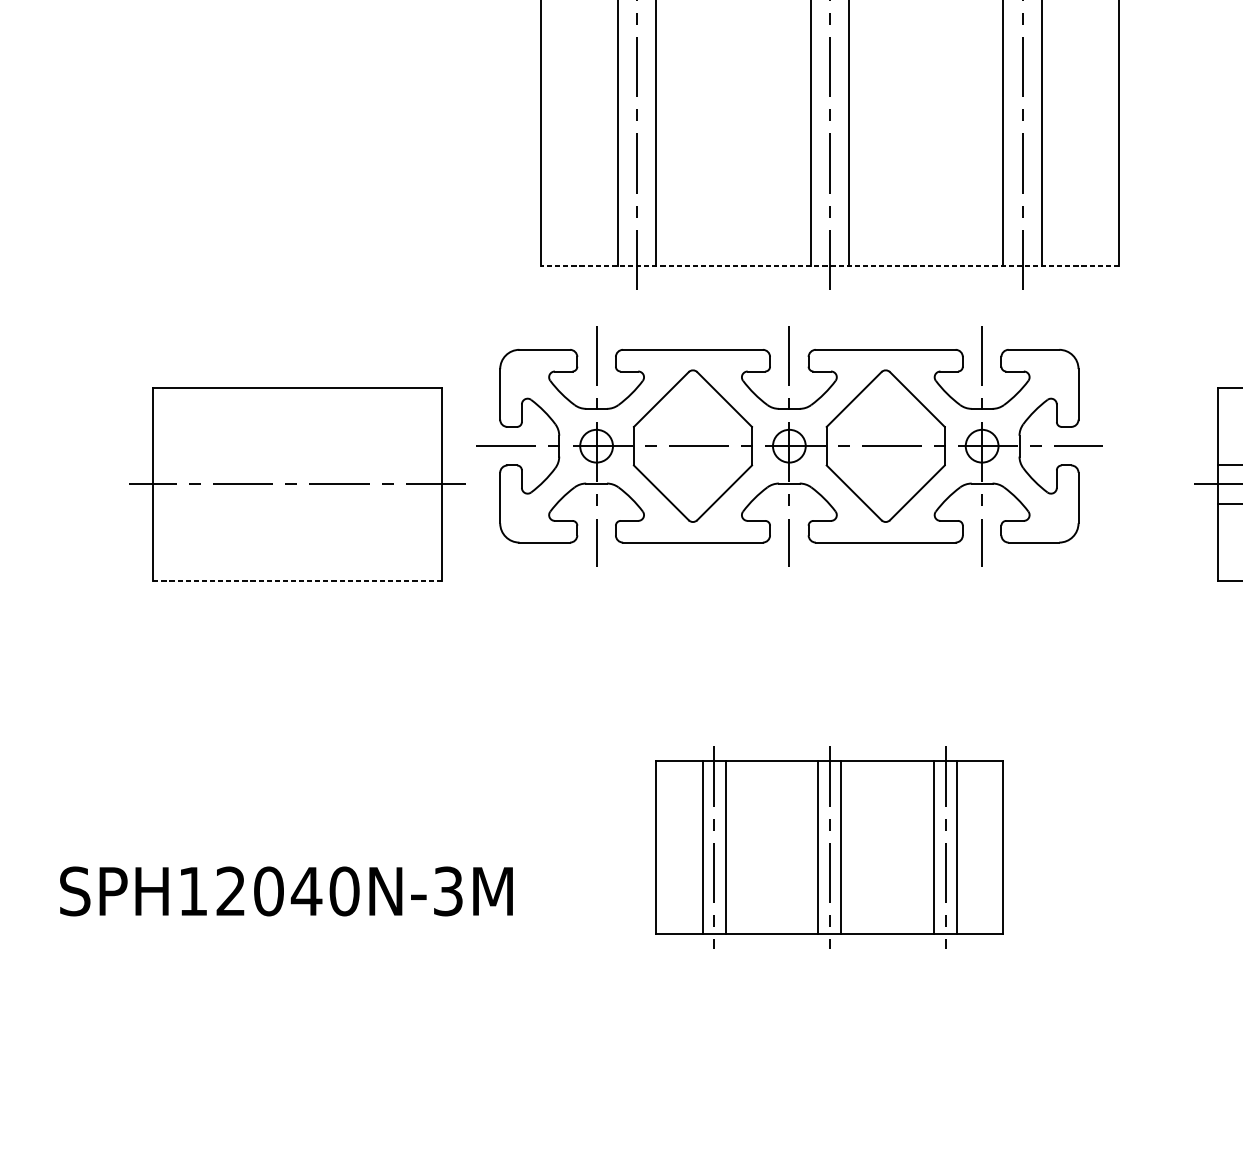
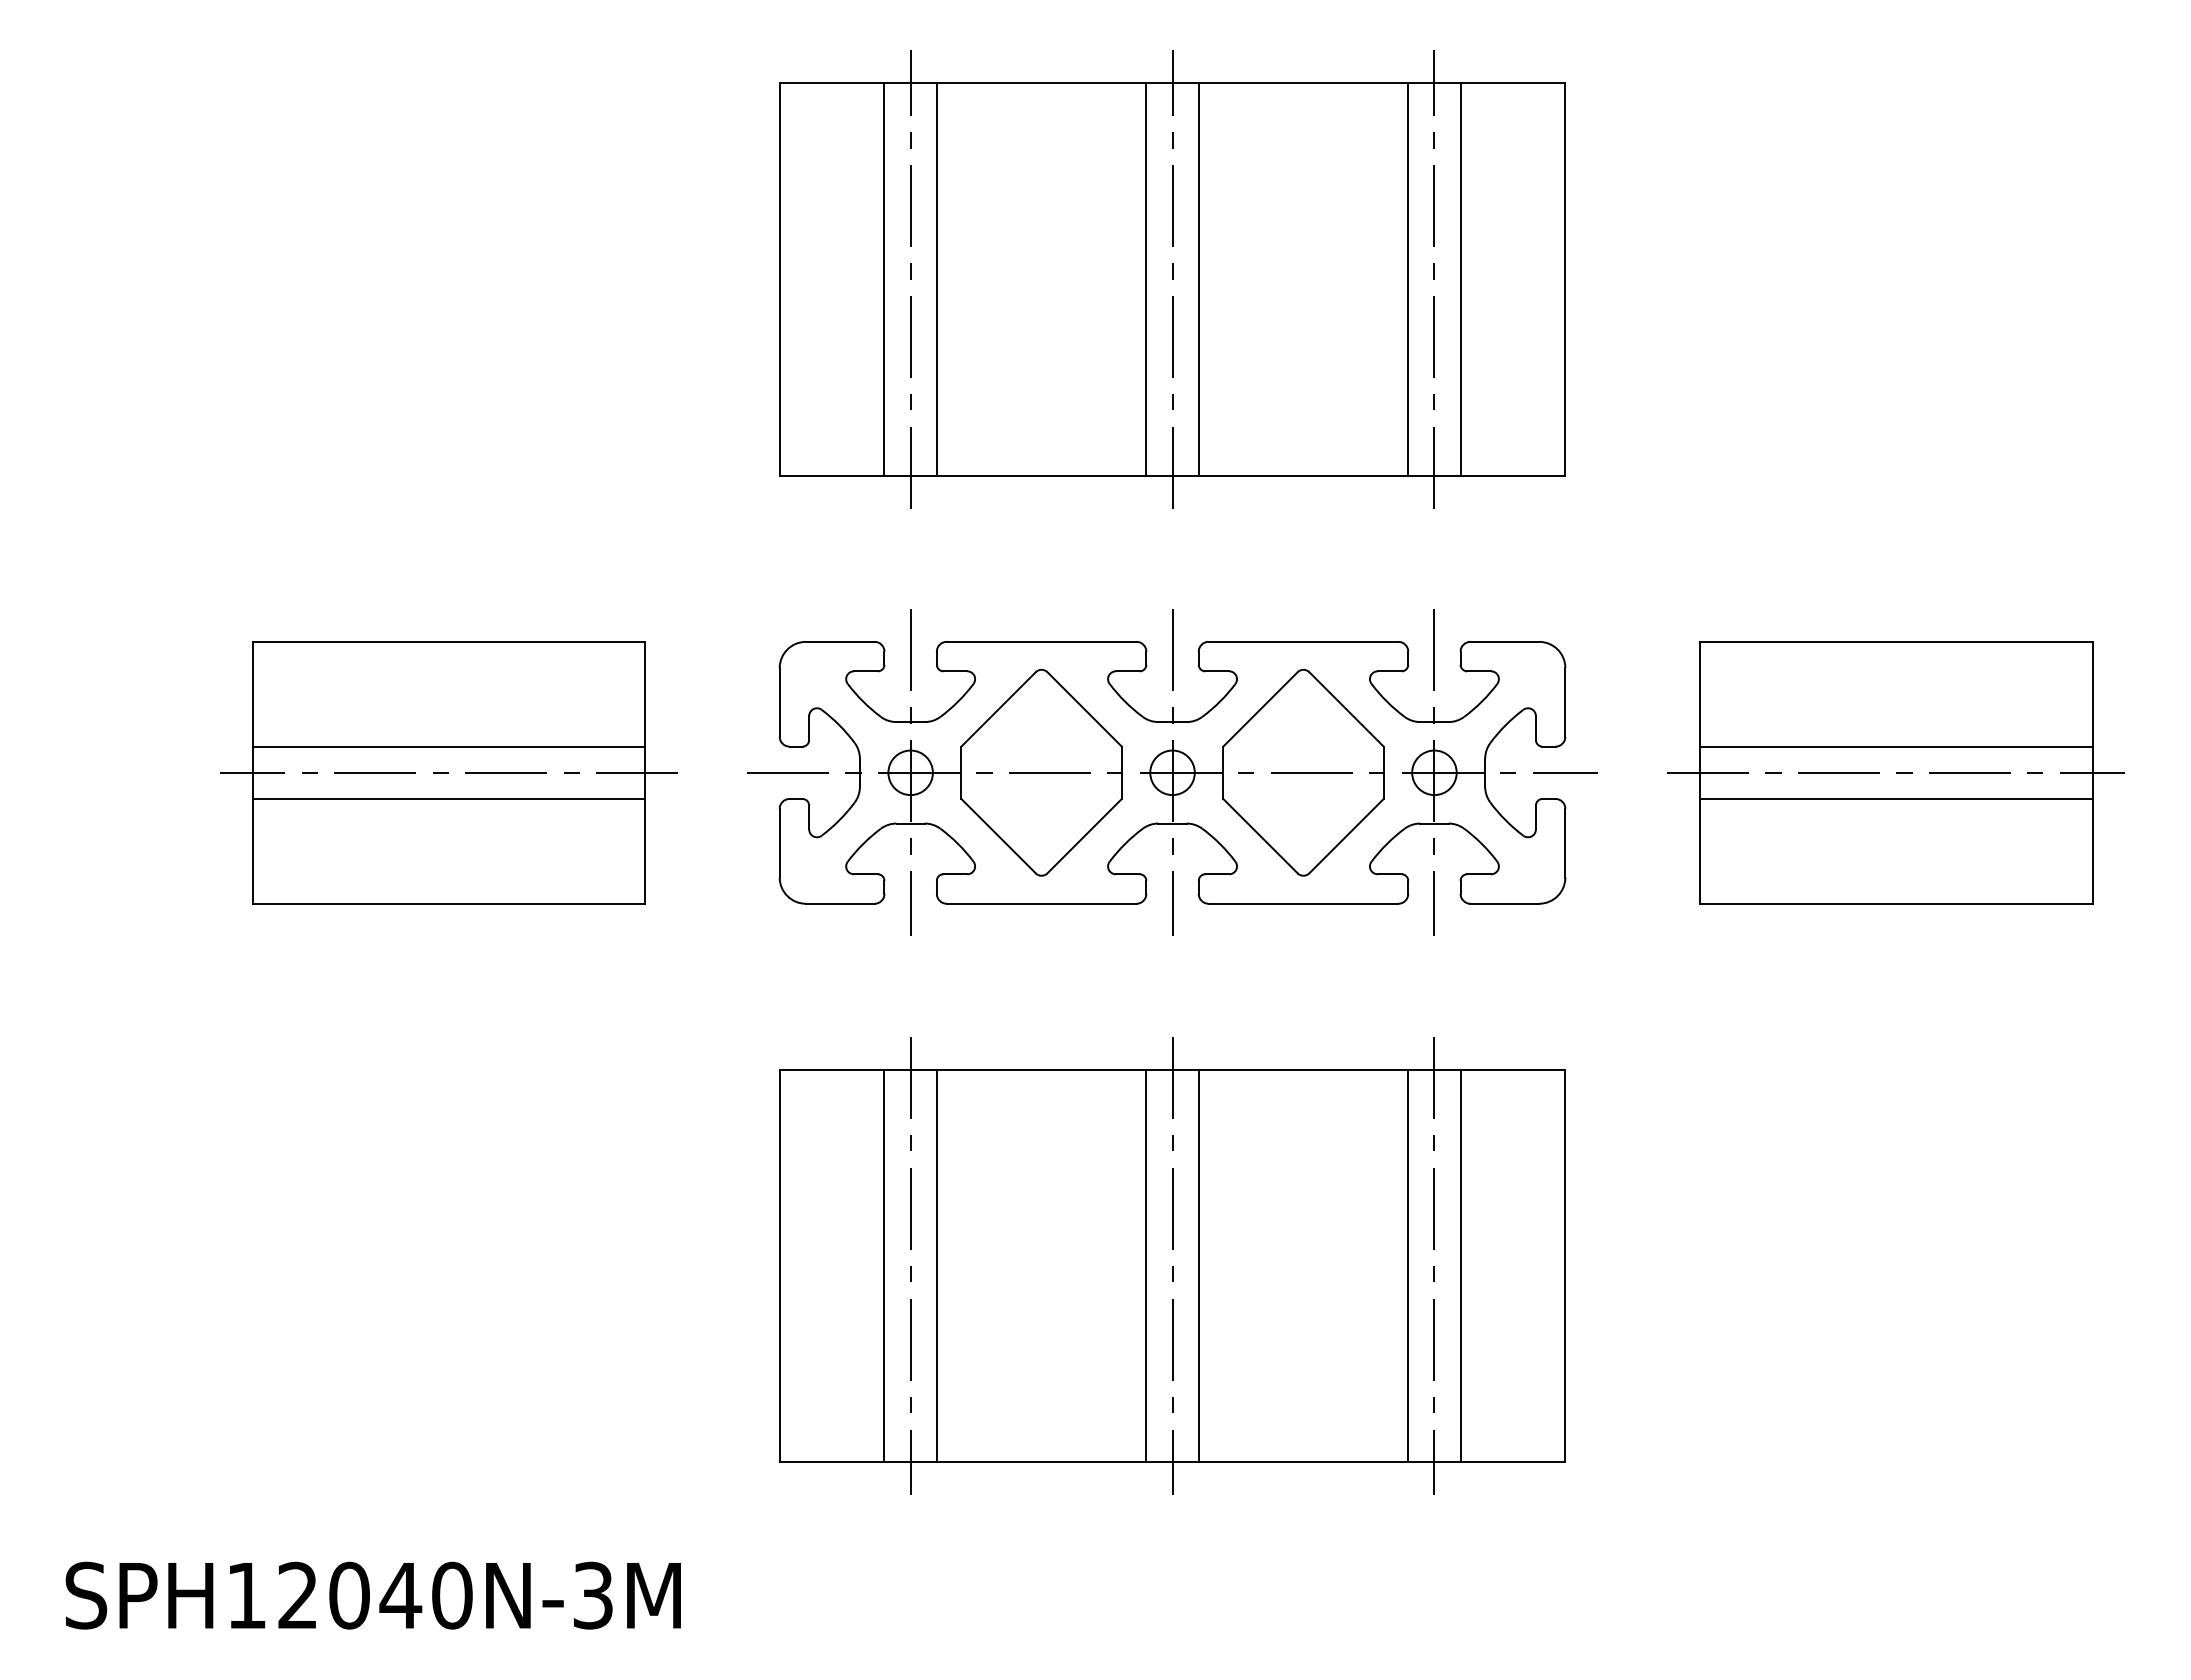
line: (829, 265) -> (1172, 475), dashed -> solid
part: (789, 445) -> (1172, 772), moved
line: (296, 465) -> (448, 746), added
line: (296, 503) -> (448, 798), added
line: (296, 580) -> (448, 903), dashed -> solid
part: (829, 847) -> (1172, 1265), size x1.67
text: (285, 891) -> (372, 1595), moved

